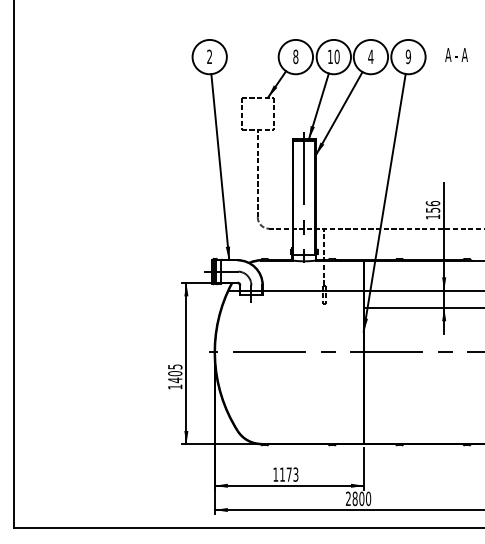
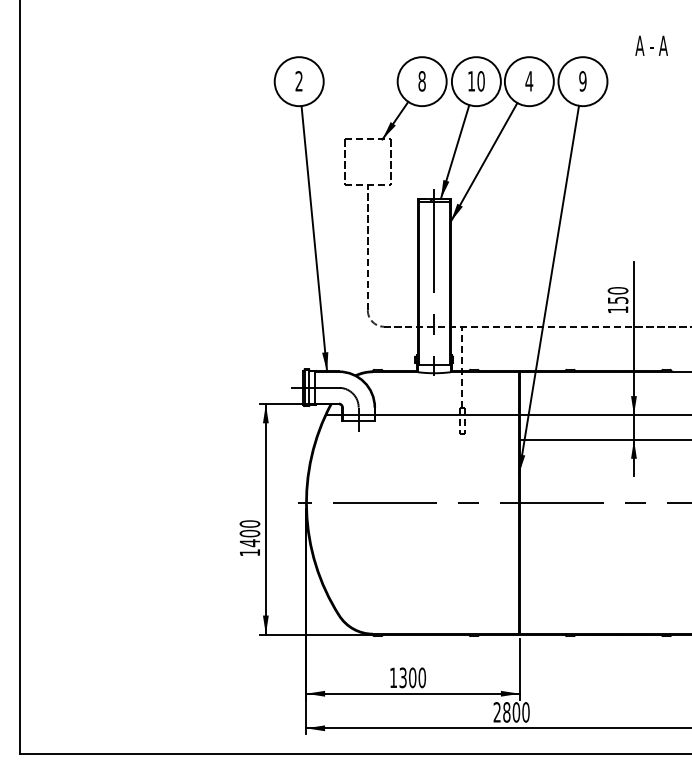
text: (456, 54) -> (651, 45), moved
text: (432, 202) -> (617, 289), 156 -> 150
text: (175, 366) -> (250, 523), 1405 -> 1400
text: (289, 474) -> (413, 677), 1173 -> 1300

